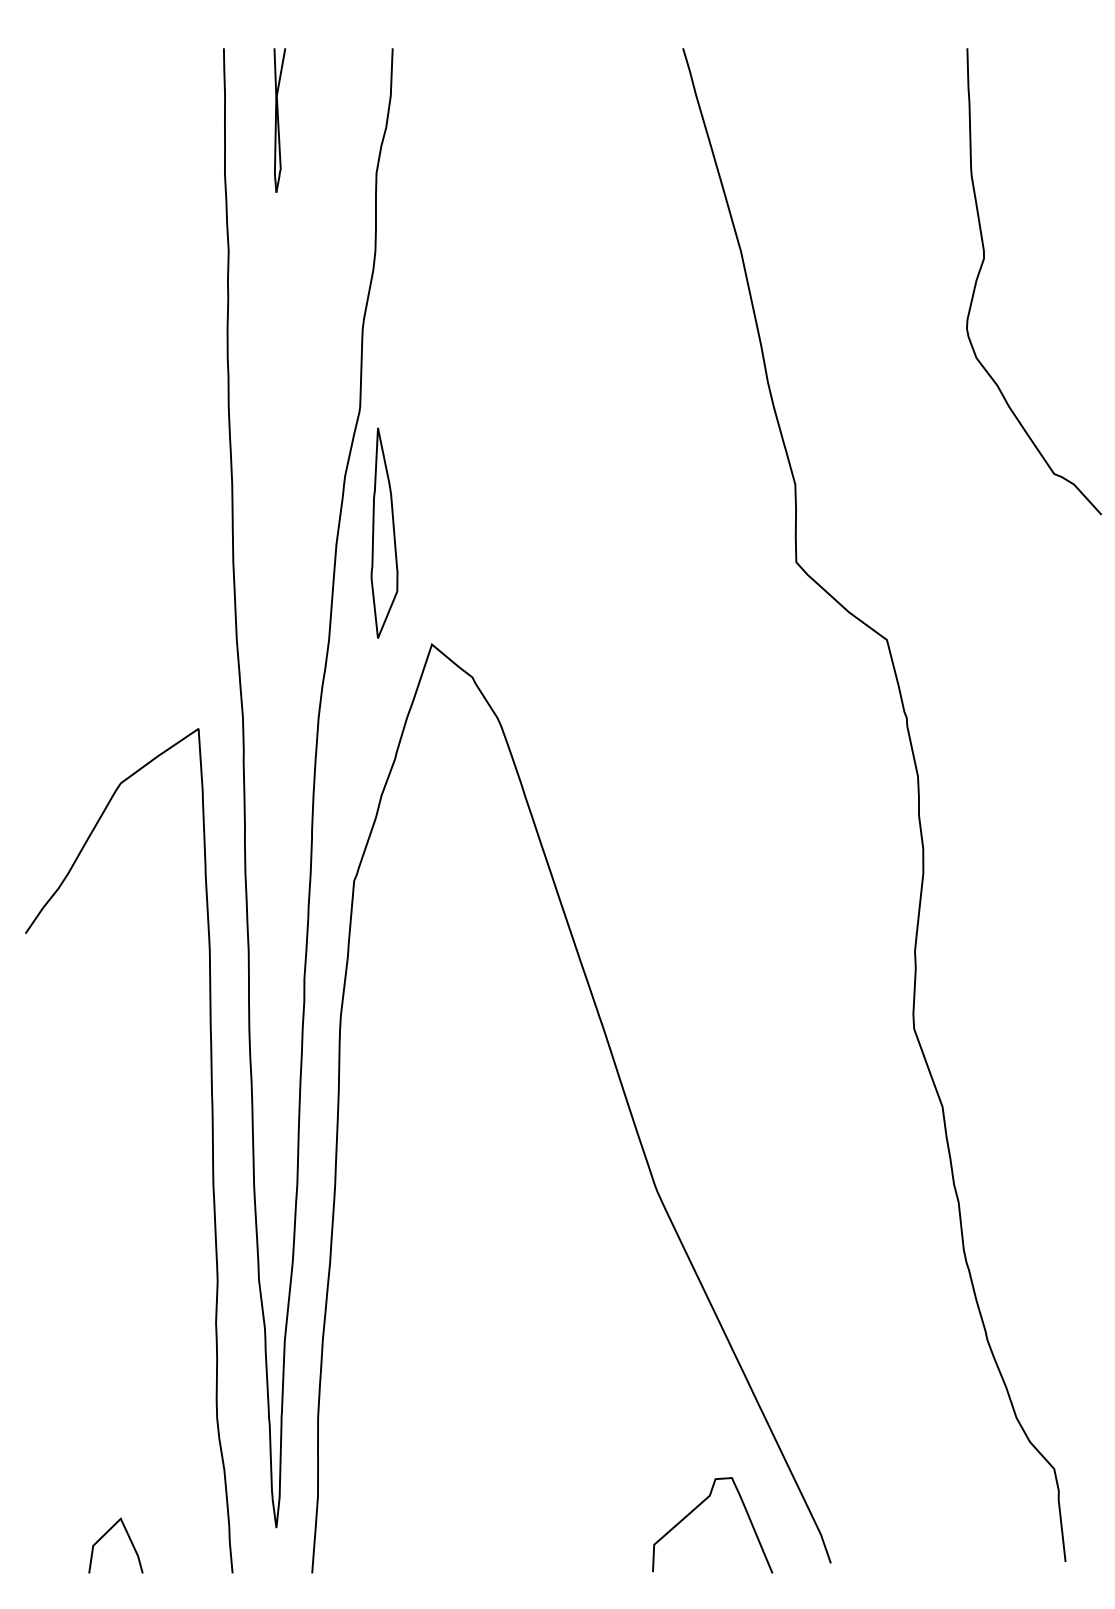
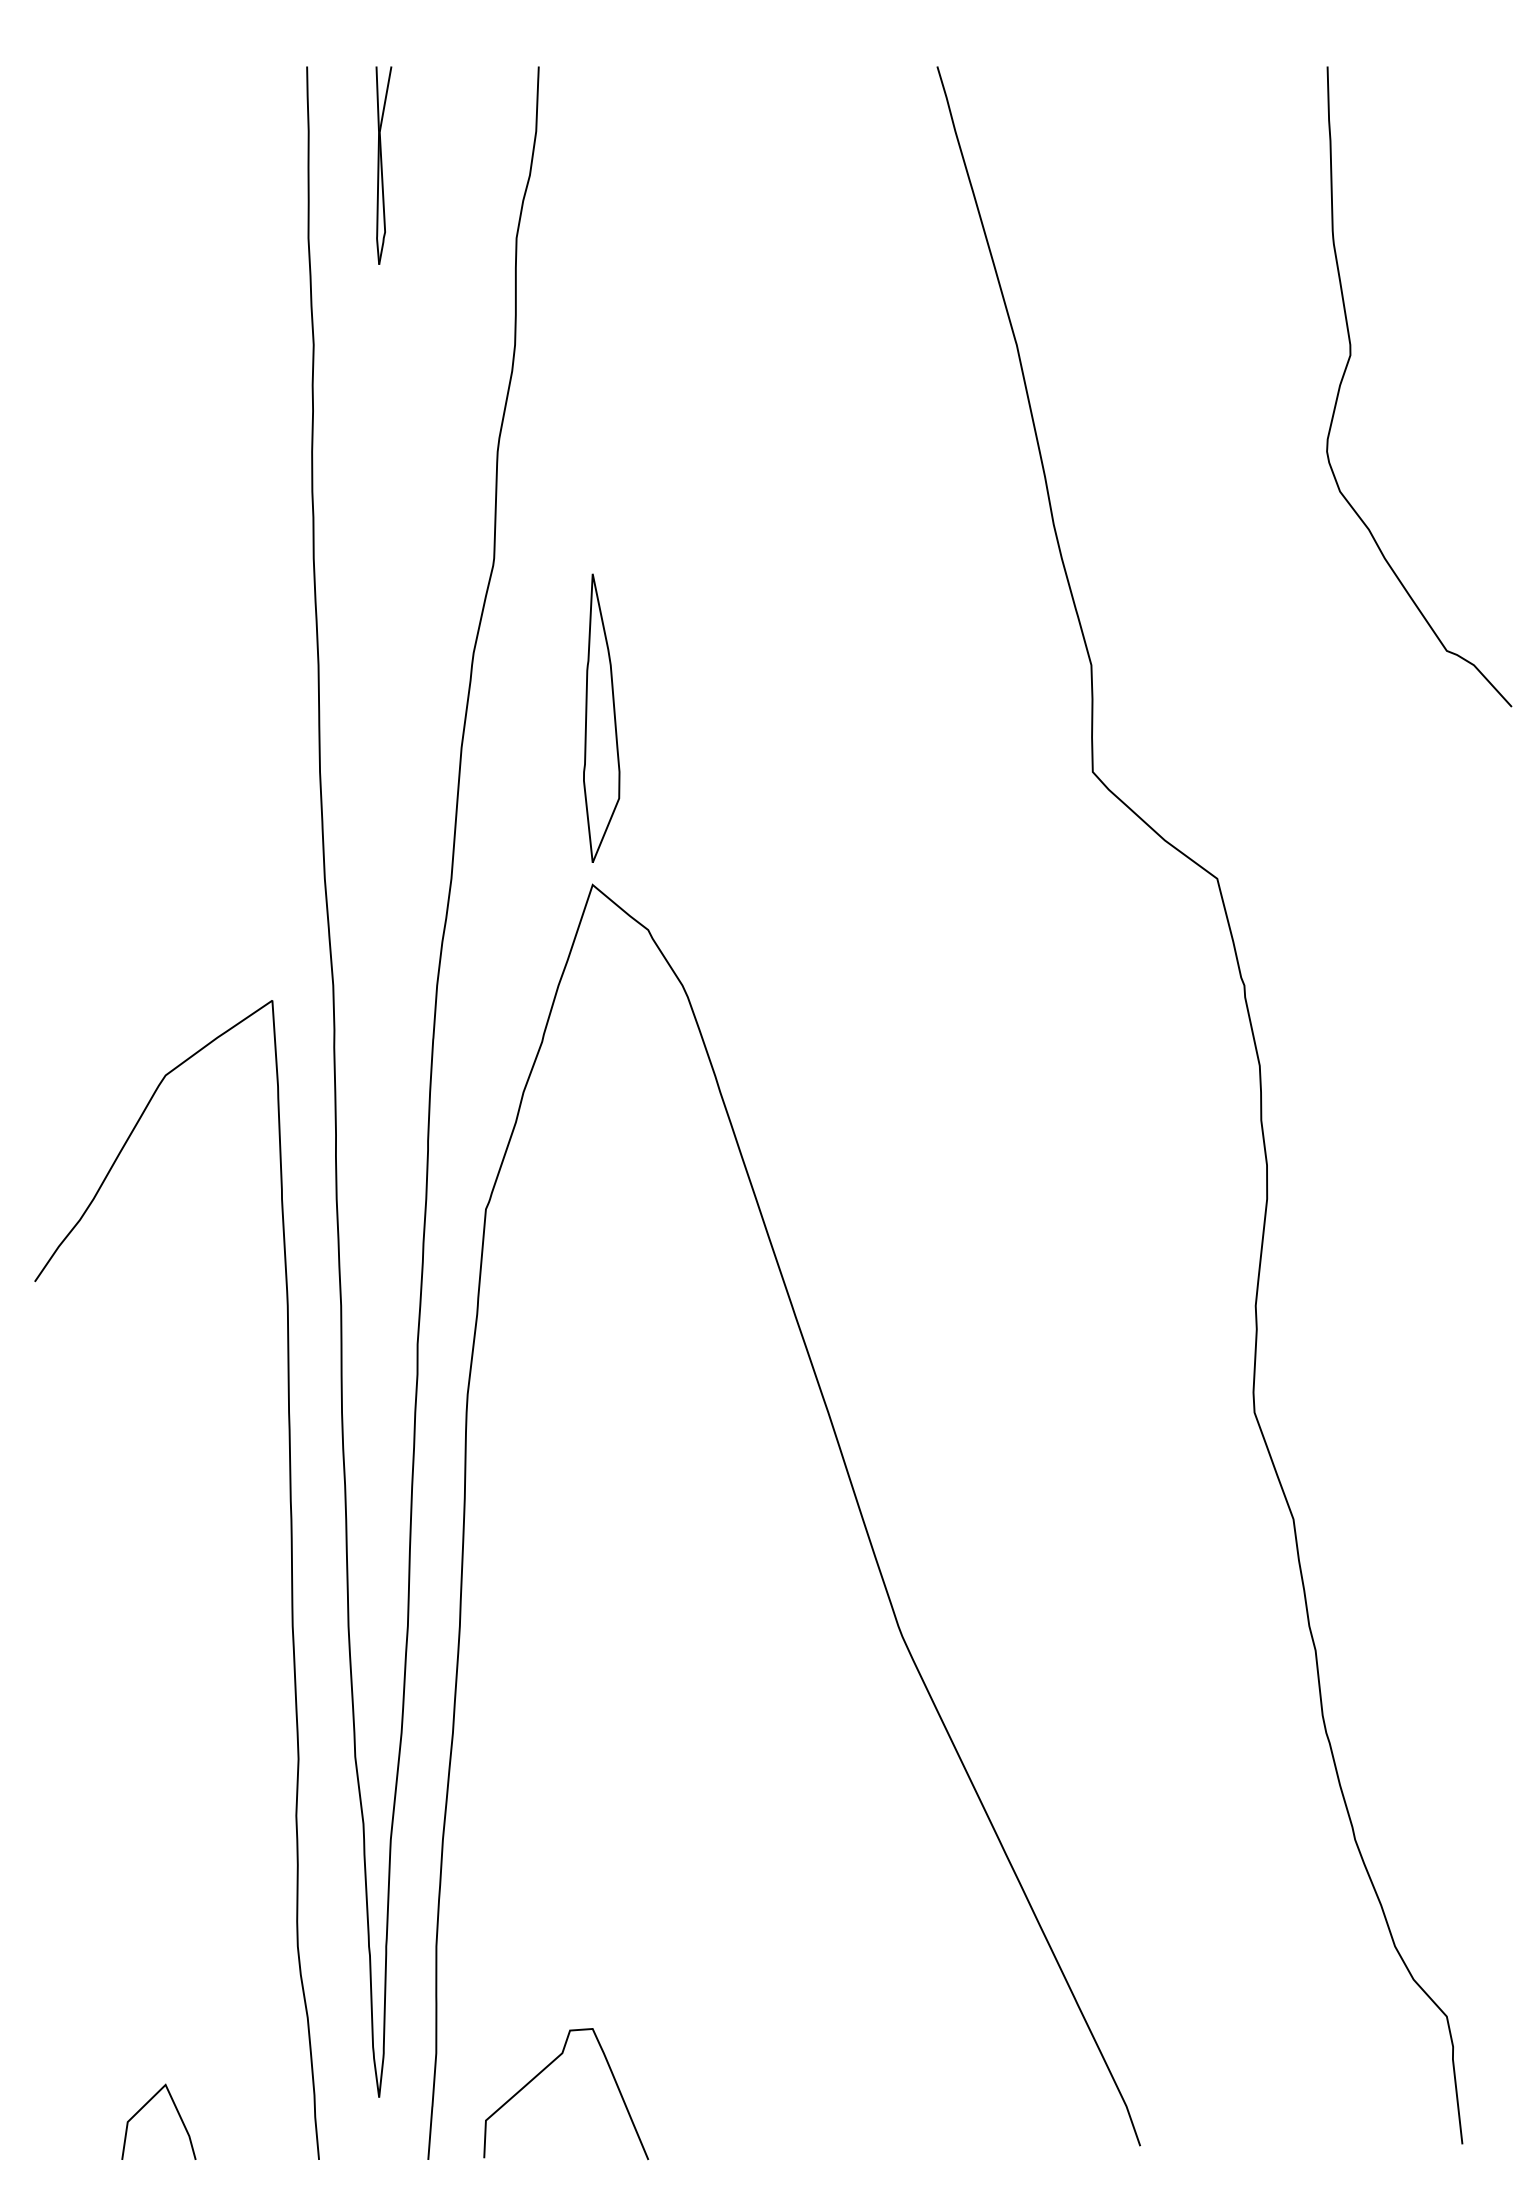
part: (384, 532) -> (601, 717), moved
curve: (698, 1507) -> (546, 2069), moved

